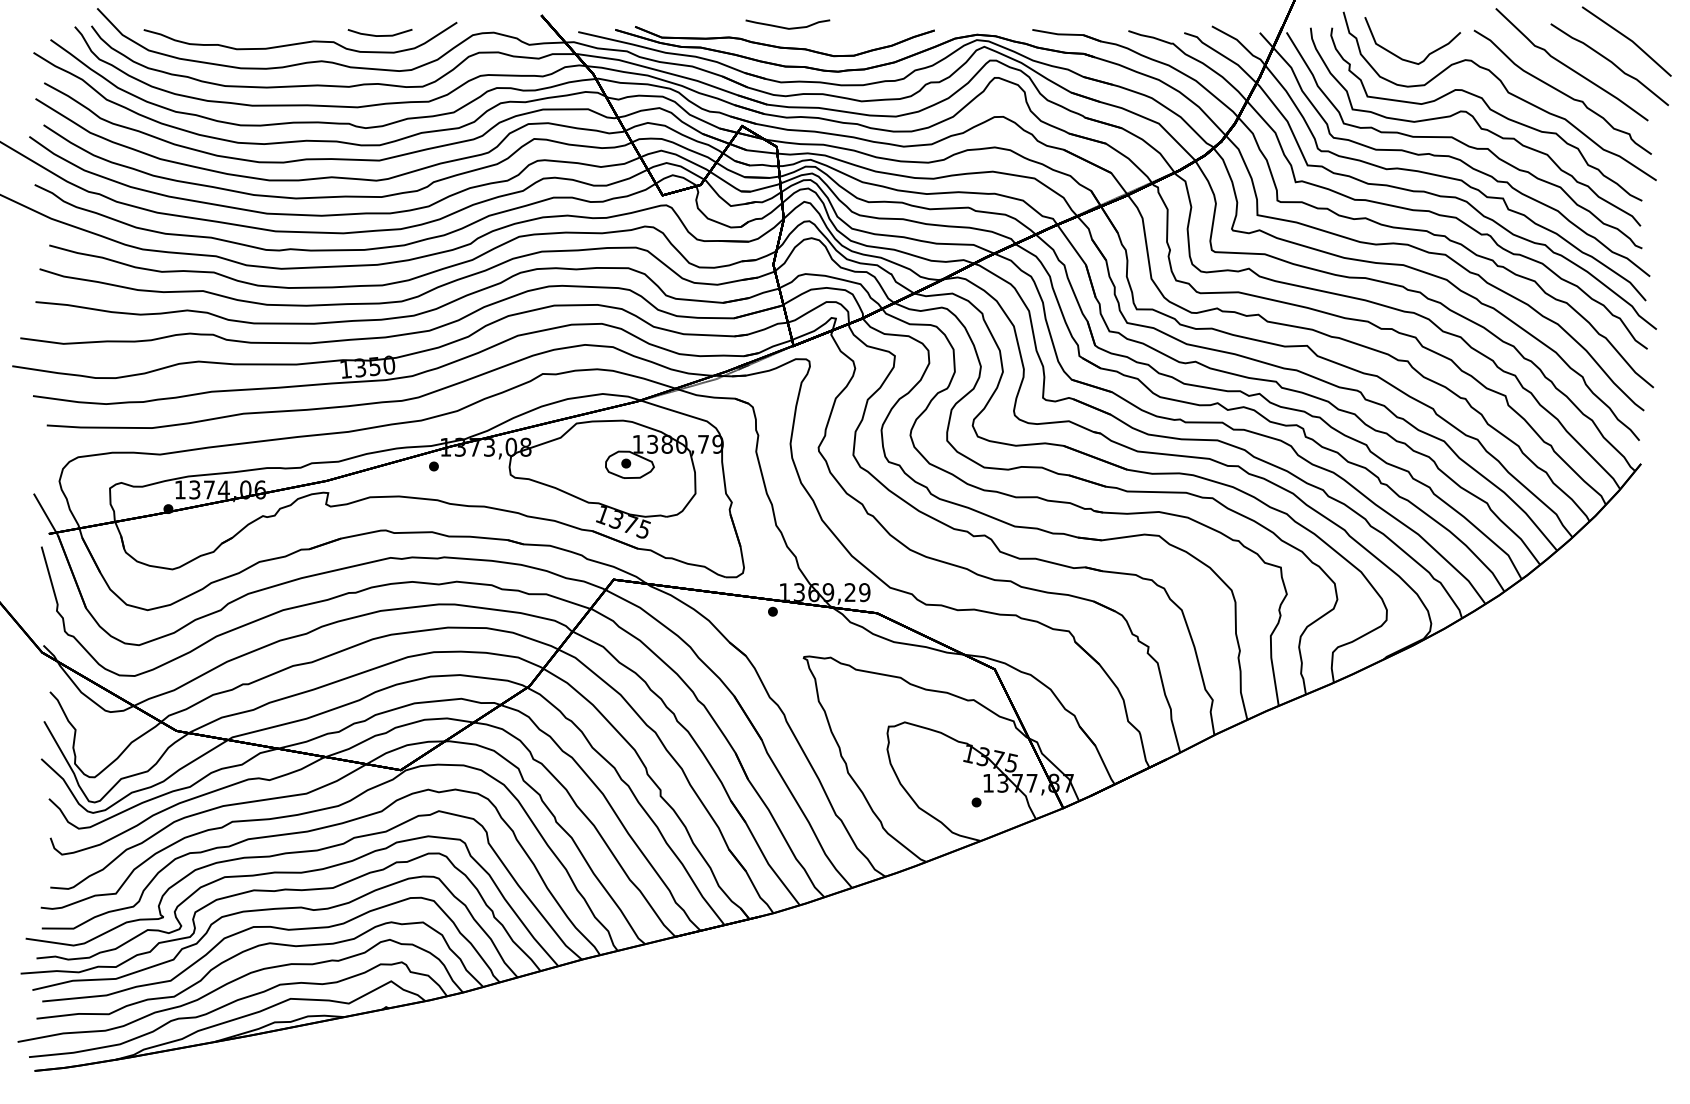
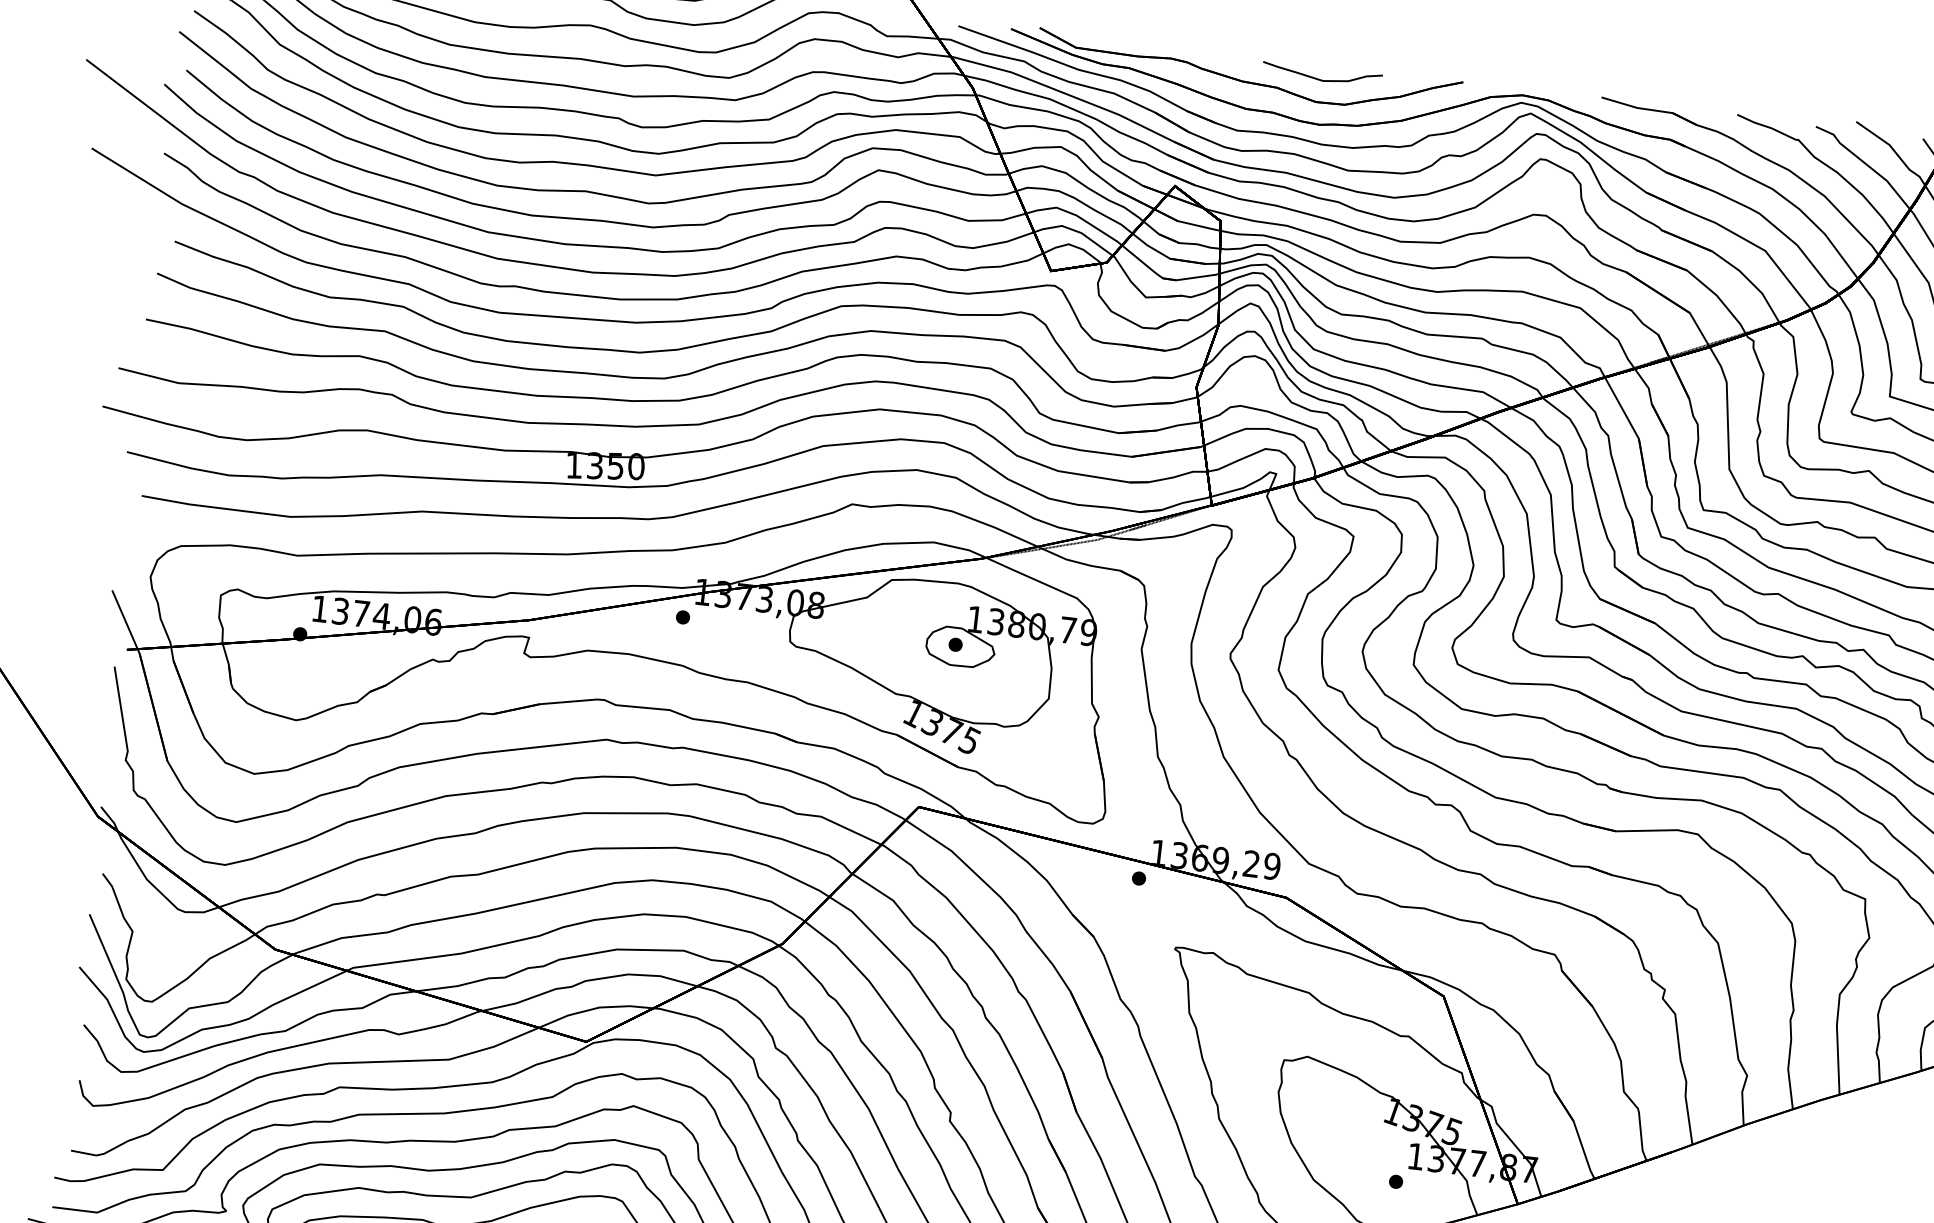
part: (787, 24) -> (1321, 74), moved

